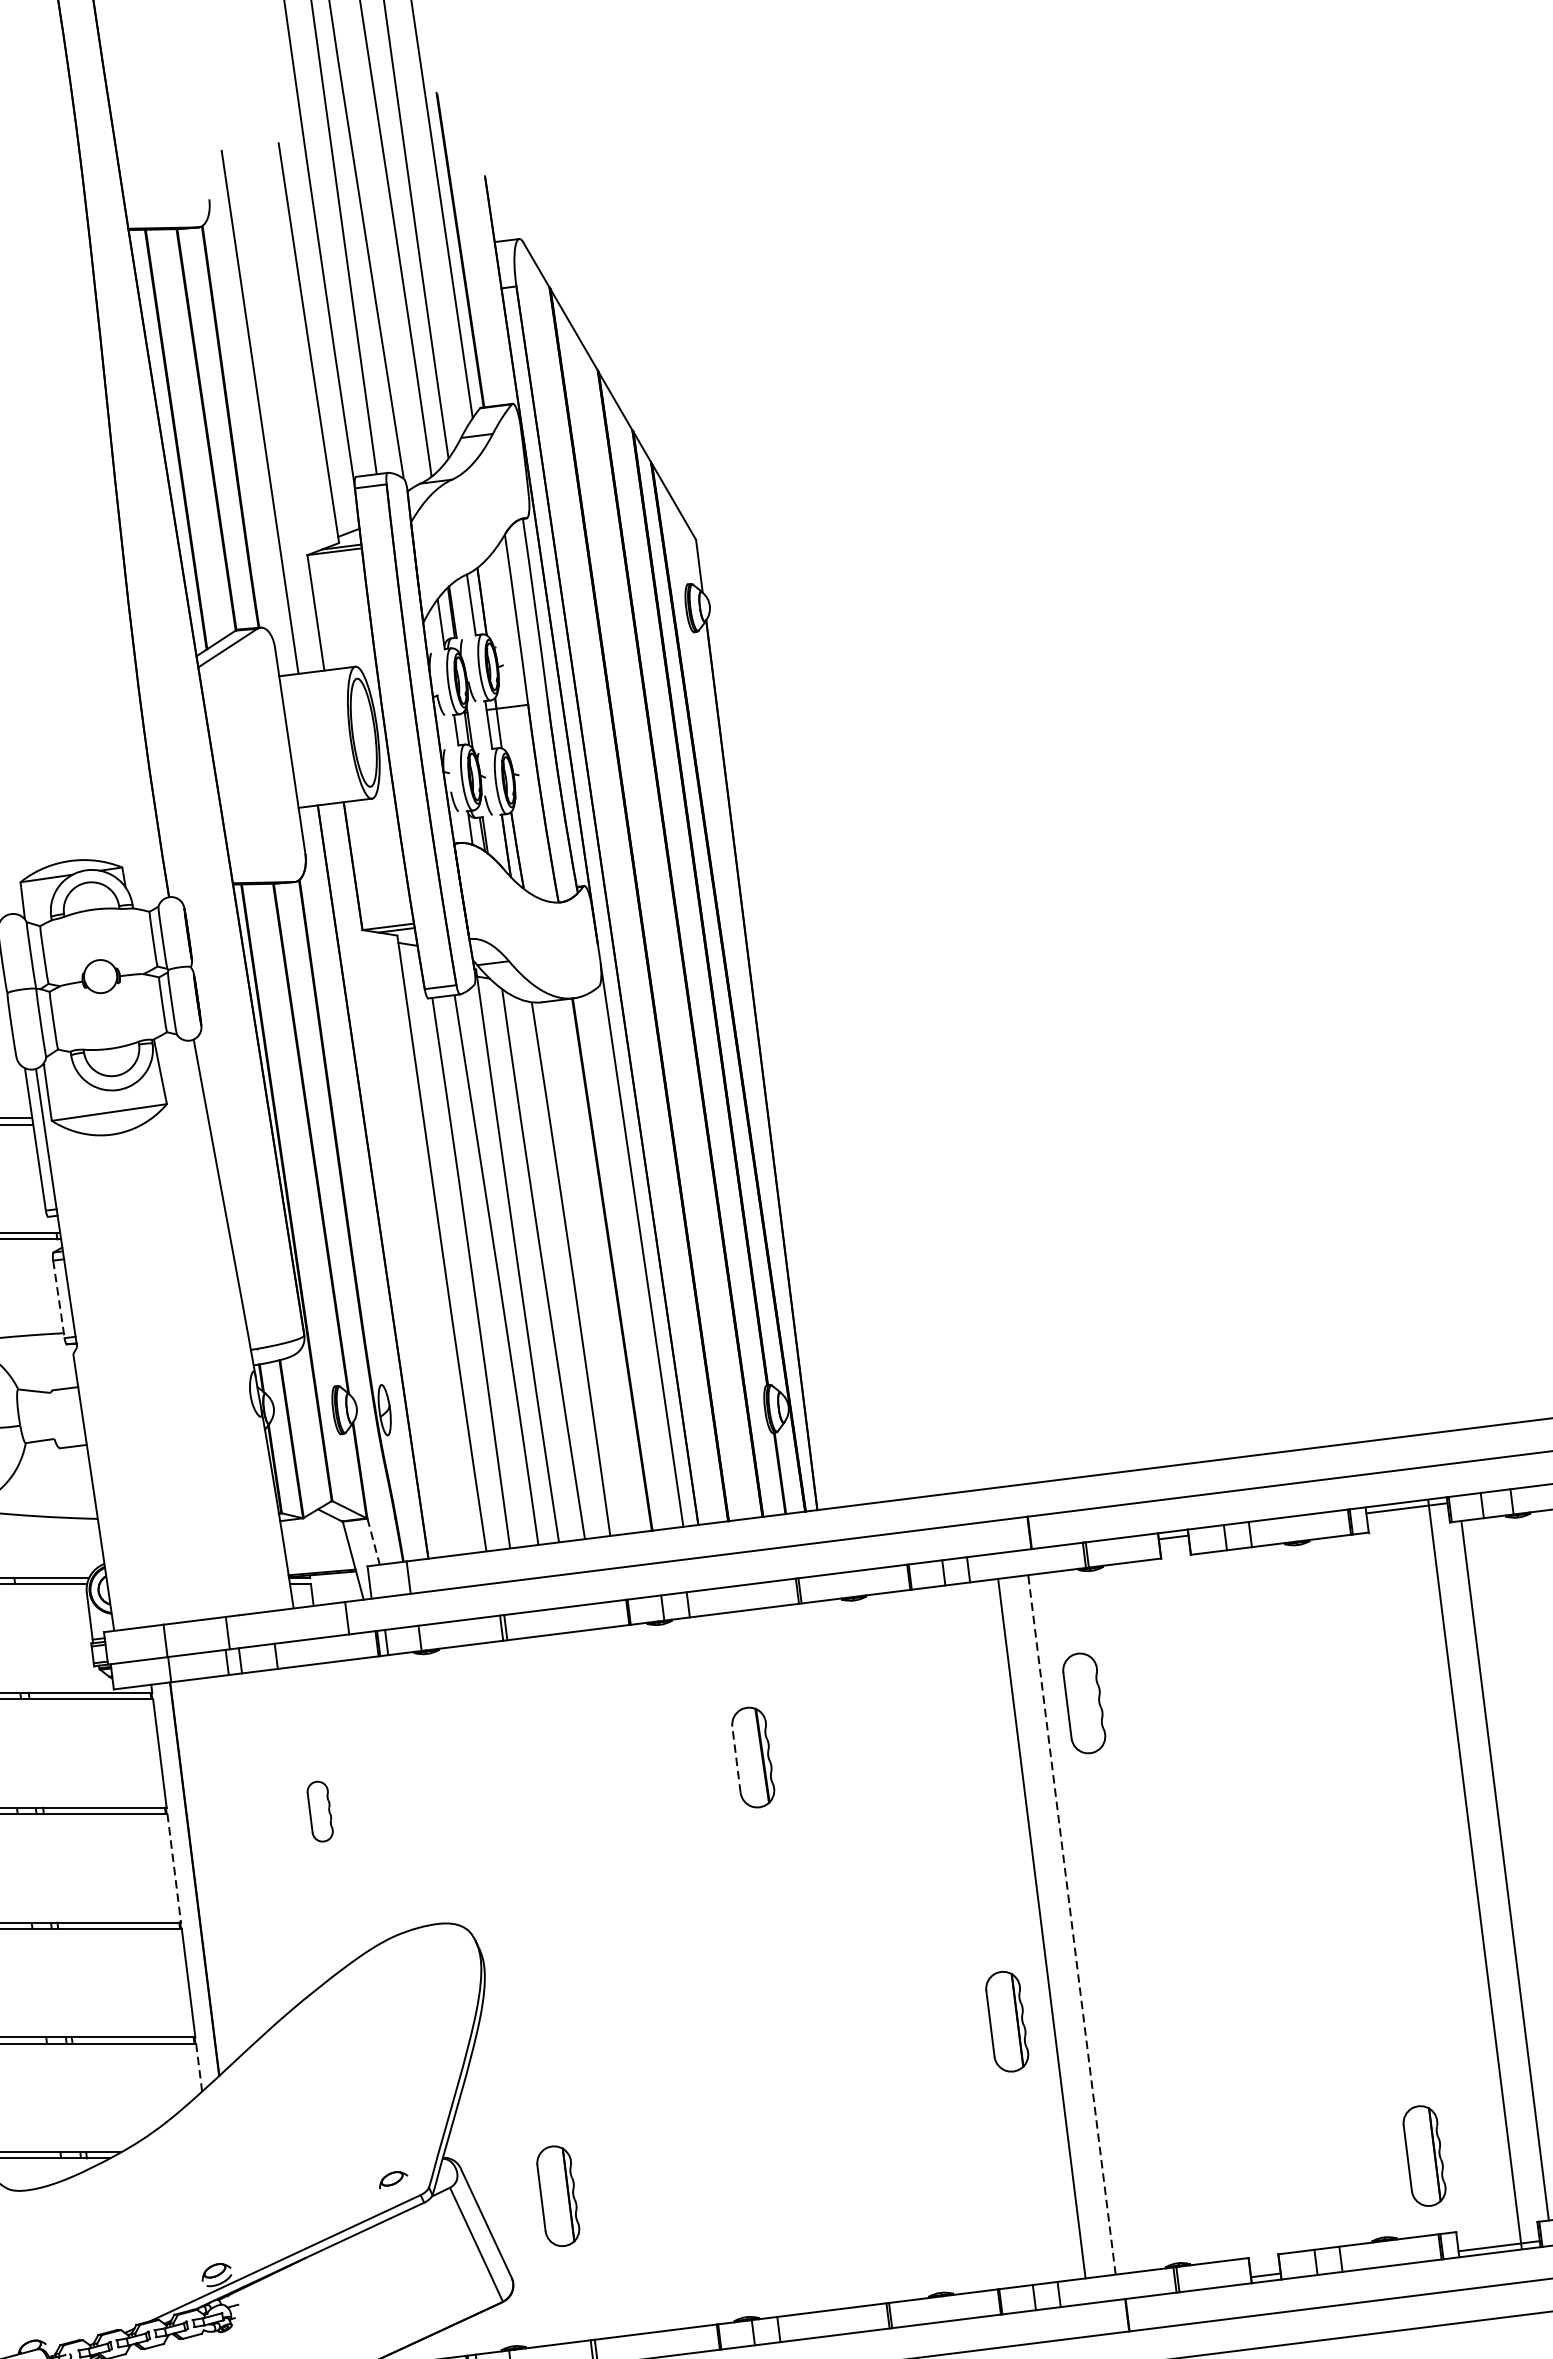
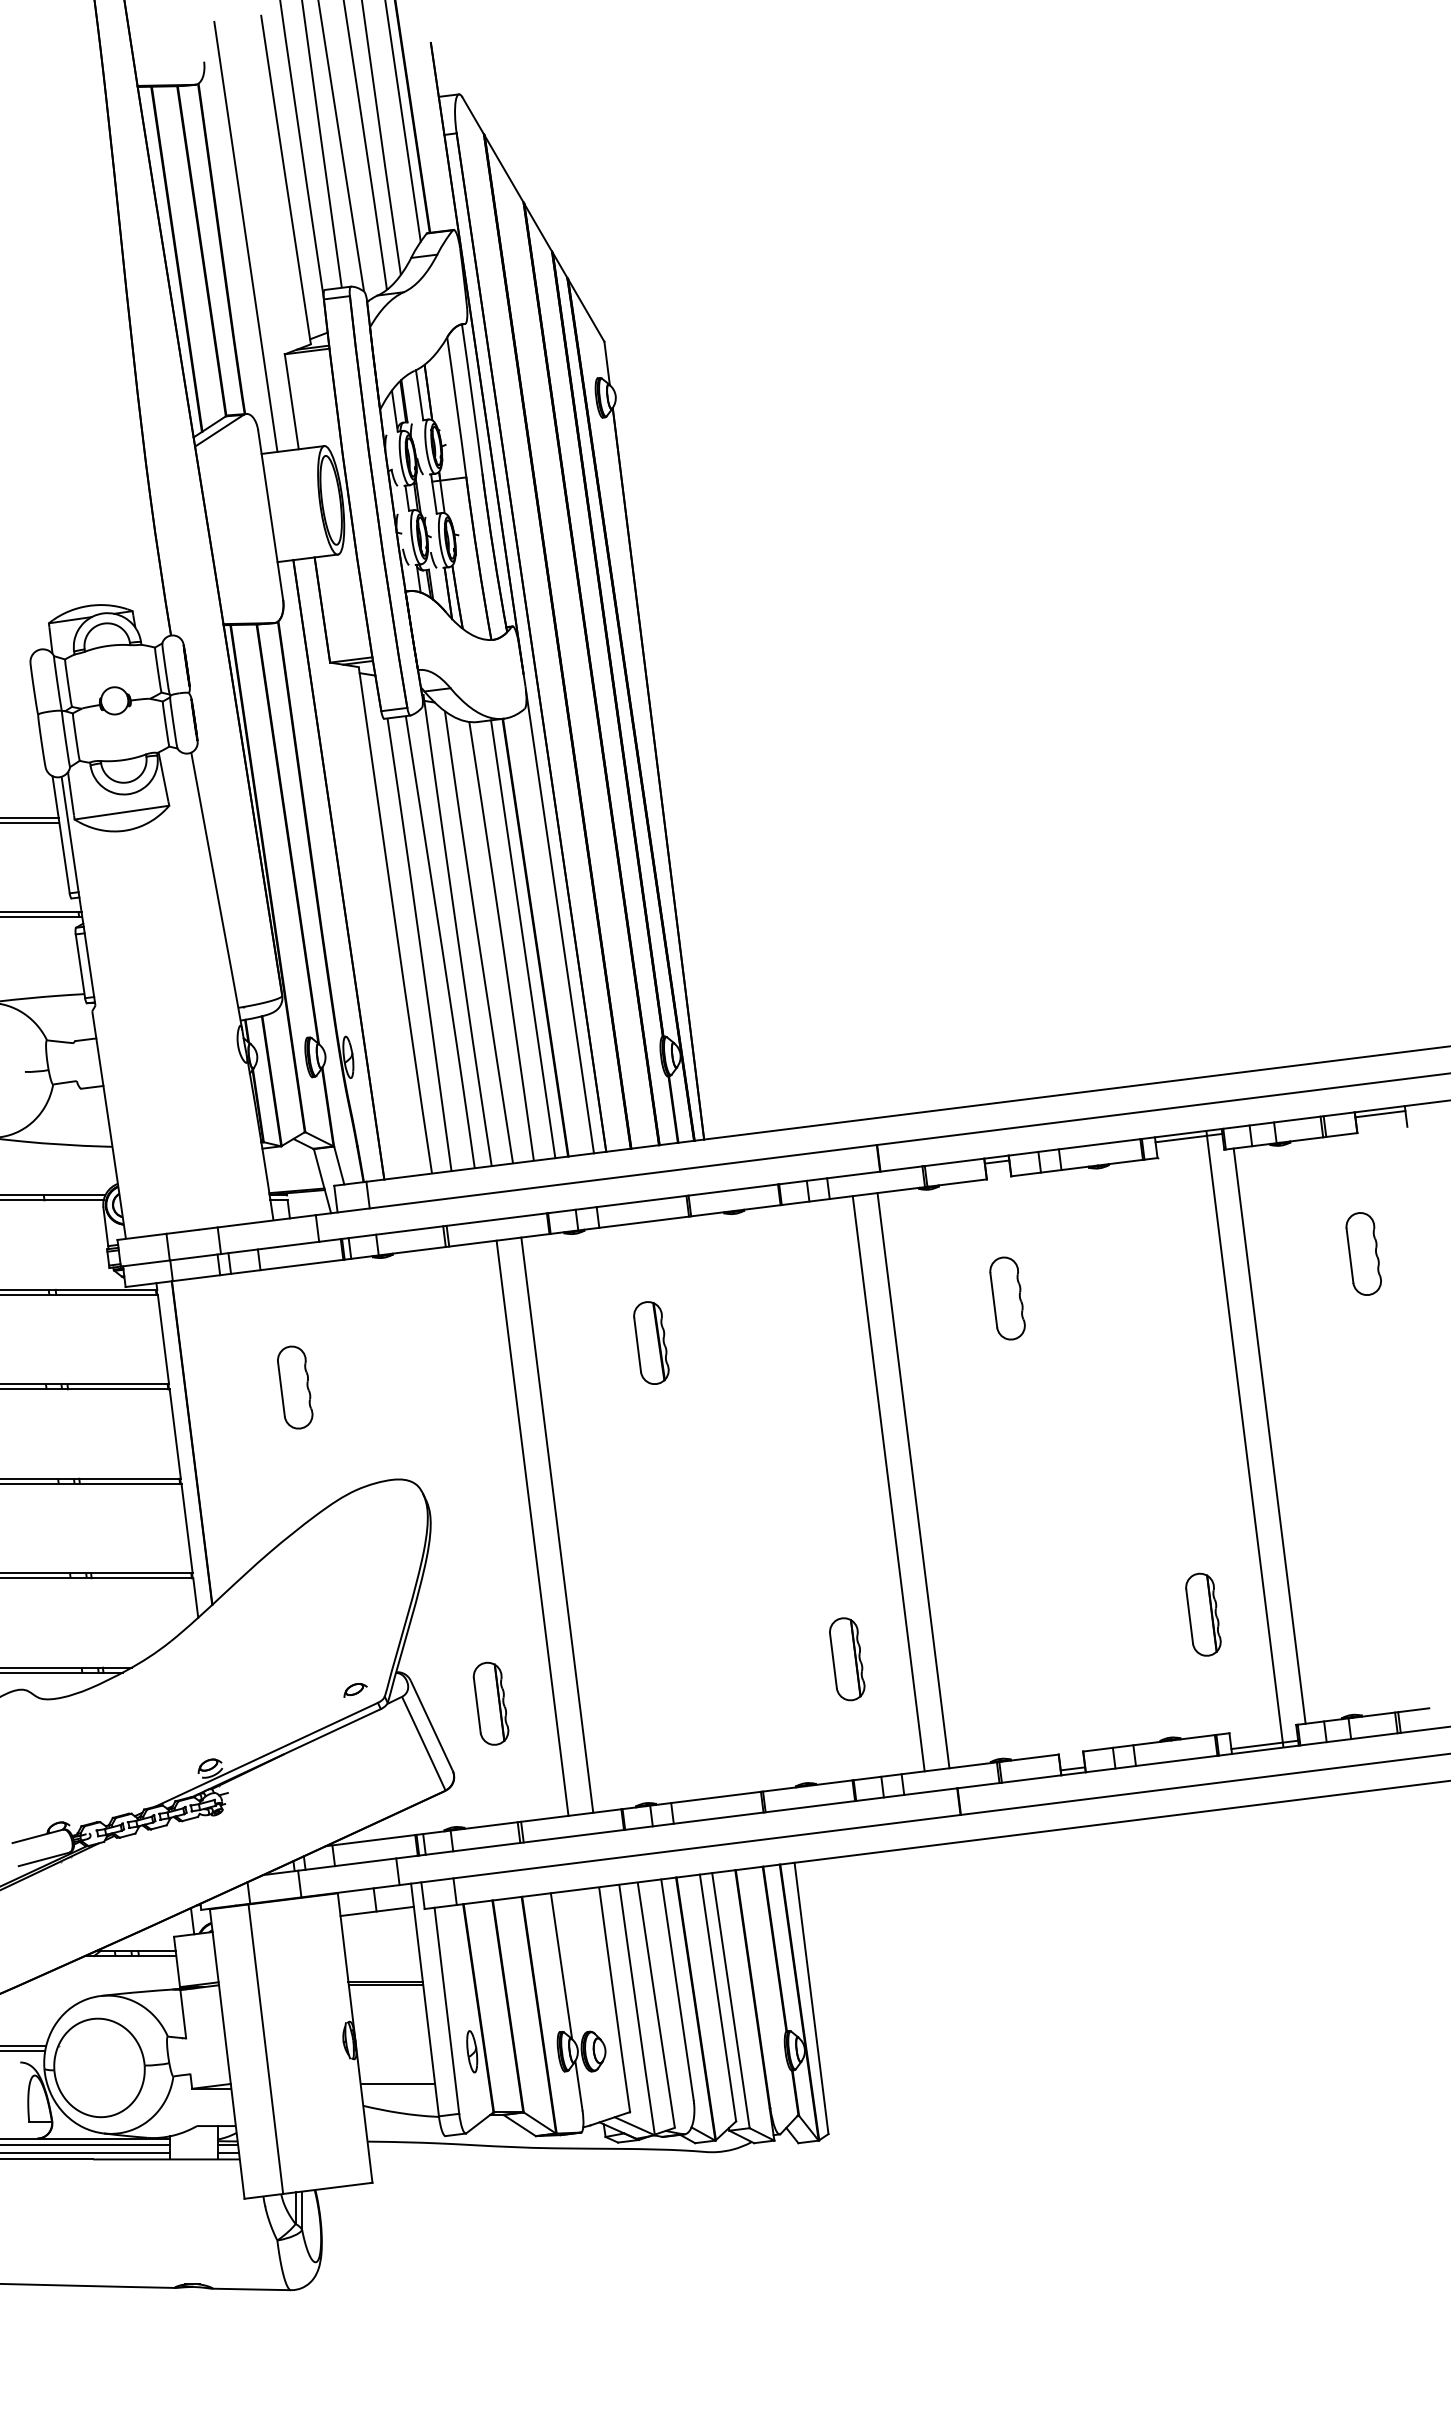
line: (597, 1266) -> (523, 939), added
line: (58, 1299) -> (80, 966), dashed -> solid
line: (373, 1541) -> (339, 1165), dashed -> solid
part: (1084, 1703) -> (1007, 1298), moved
line: (736, 1759) -> (637, 1344), dashed -> solid
part: (320, 1811) -> (295, 1387), size x1.67
line: (174, 1868) -> (175, 1434), dashed -> solid
line: (1071, 1924) -> (913, 1480), dashed -> solid
line: (639, 1978) -> (557, 1524), added
line: (608, 1981) -> (532, 1527), added
part: (1007, 2021) -> (847, 1659), moved
line: (198, 2066) -> (195, 1597), dashed -> solid
part: (1424, 2155) -> (1203, 1614), moved

